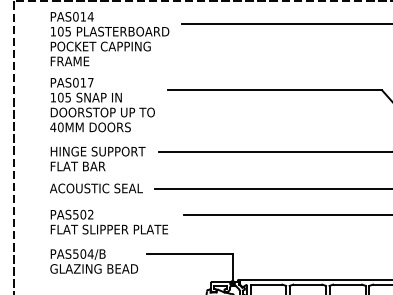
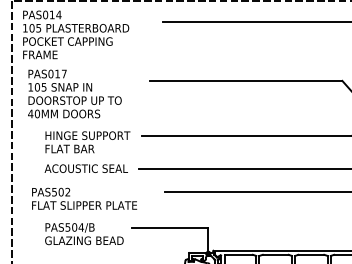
text: (109, 39) -> (75, 35), moved
text: (102, 105) -> (74, 94), moved
text: (108, 221) -> (83, 198), moved

